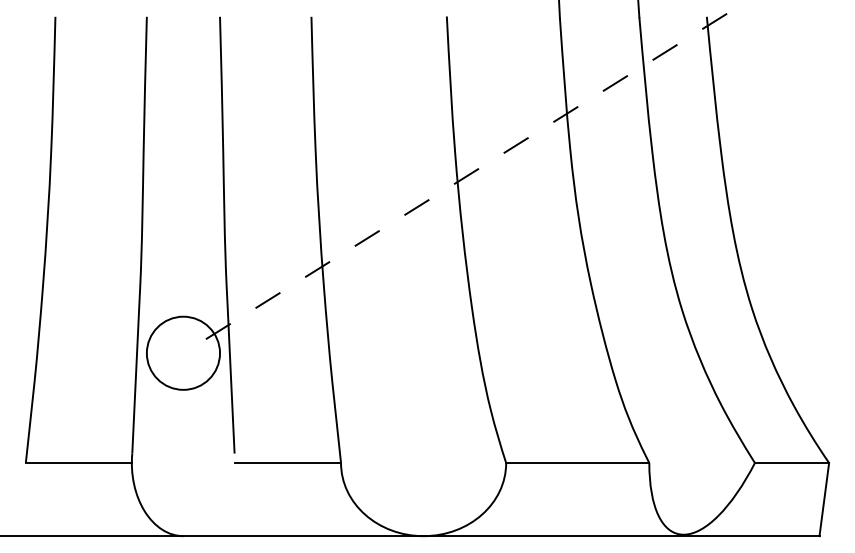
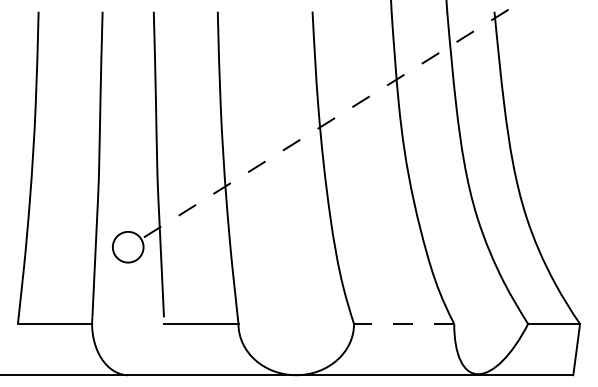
circle: (182, 352) -> (127, 246), size x0.6
line: (576, 463) -> (403, 324), solid -> dashed

